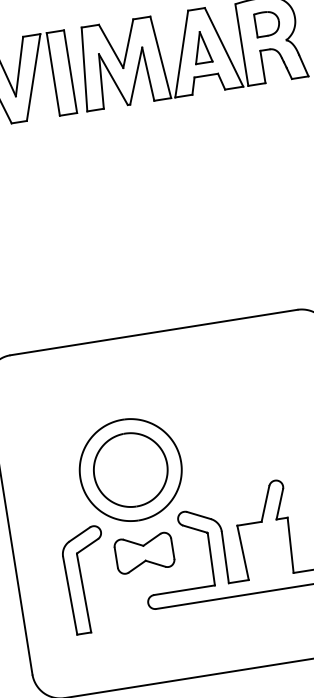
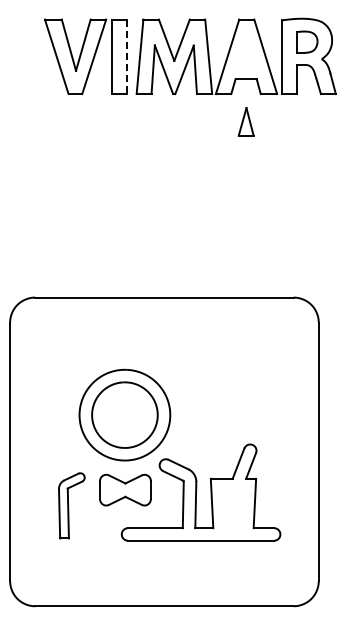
part: (201, 47) -> (245, 121), moved
line: (70, 72) -> (127, 57), solid -> dashed
part: (87, 579) -> (71, 505), size x0.7

